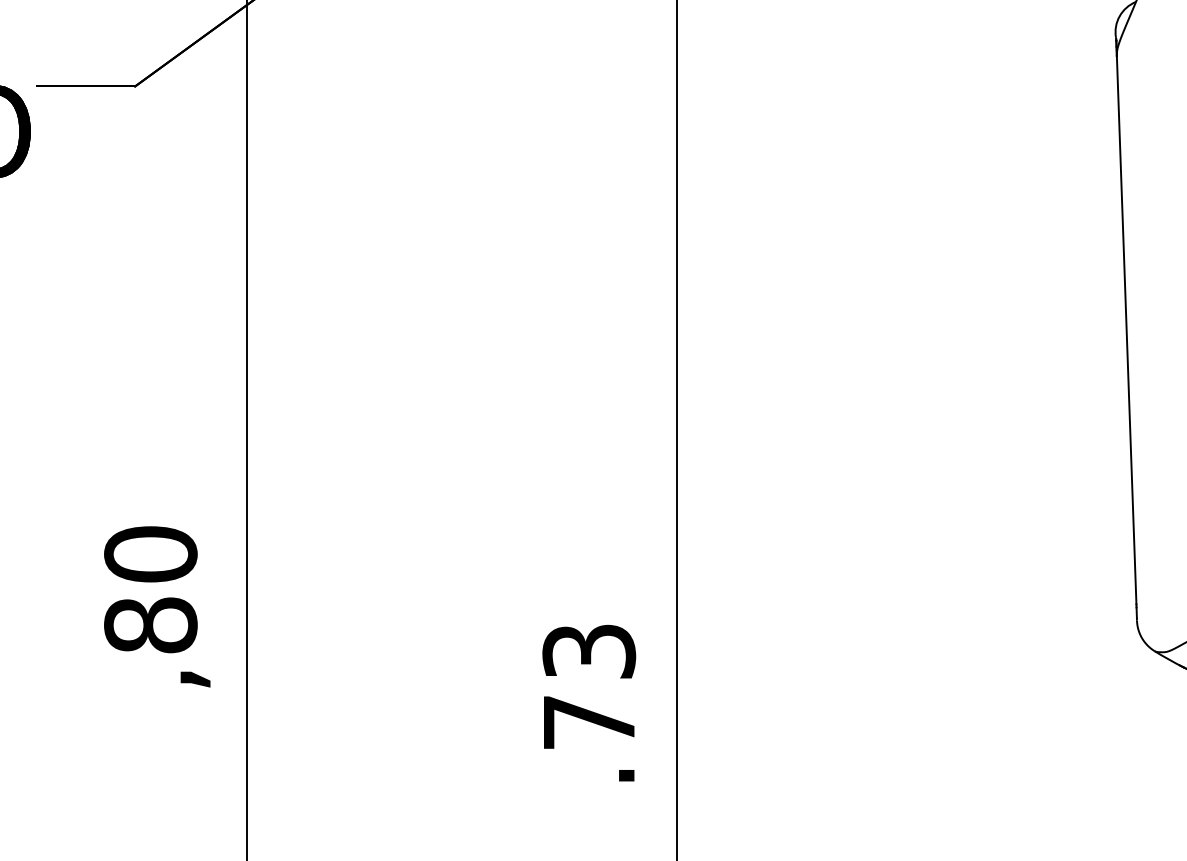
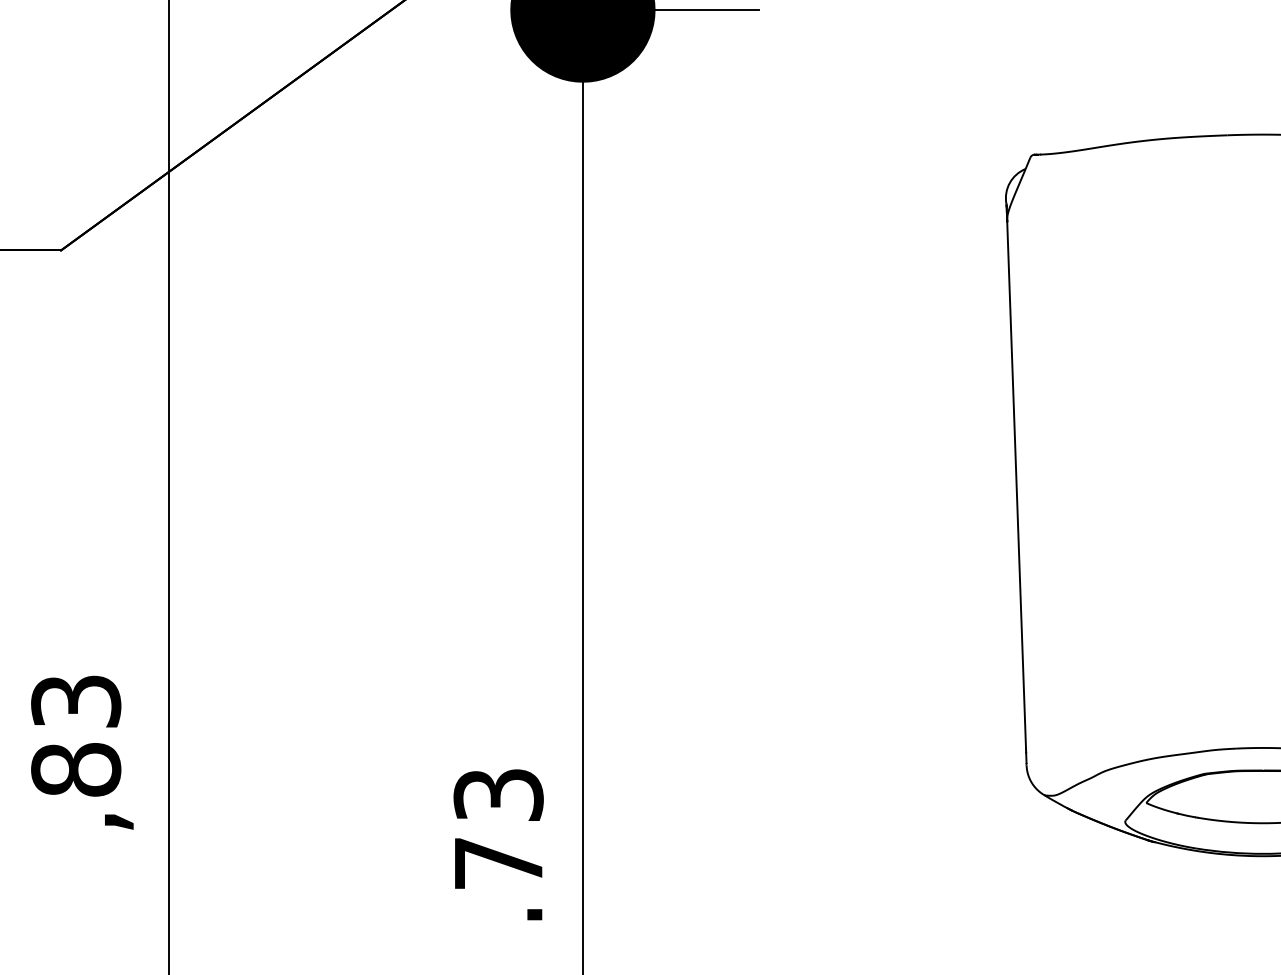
text: (151, 554) -> (76, 701), ,80 -> ,83

